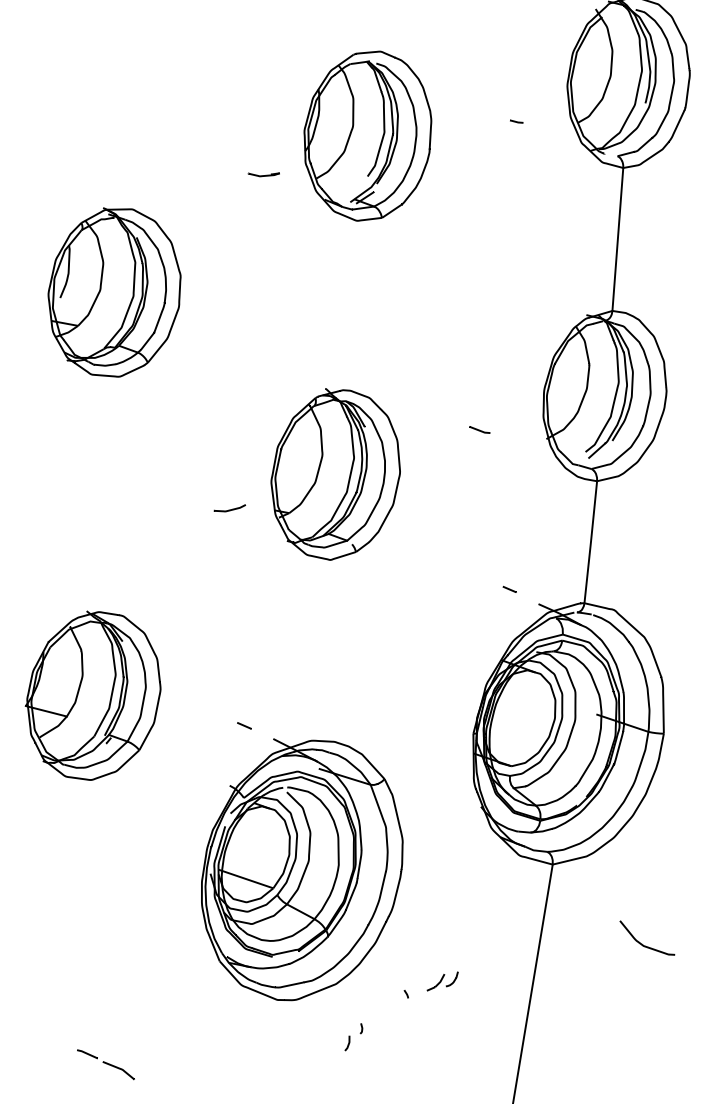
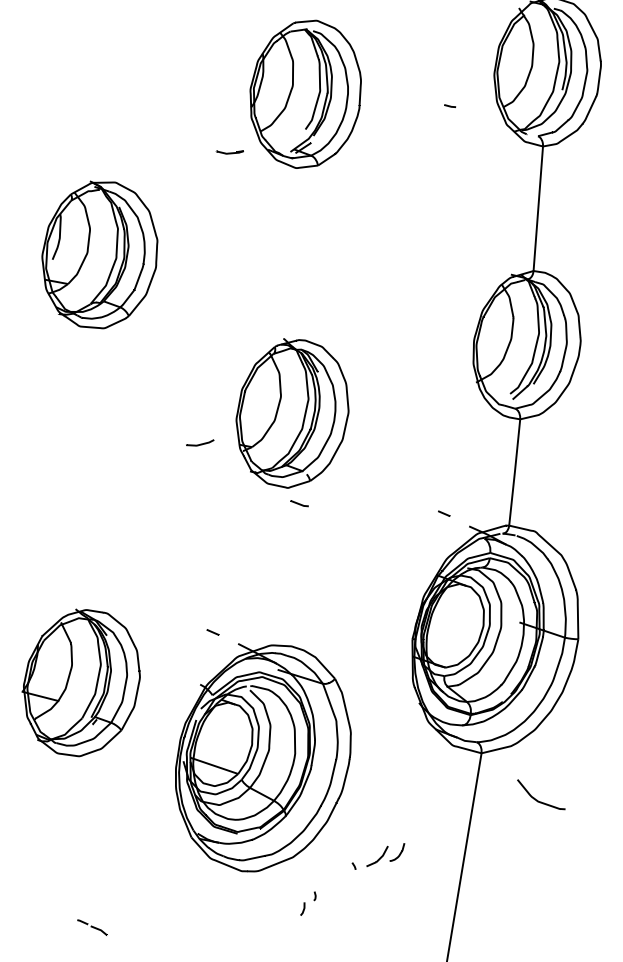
part: (367, 135) -> (305, 93), moved
line: (479, 429) -> (299, 503), moved
part: (92, 695) -> (80, 682), moved
curve: (642, 943) -> (537, 799), moved
part: (442, 981) -> (385, 855), size x1.4
part: (105, 1064) -> (91, 927), size x0.6

